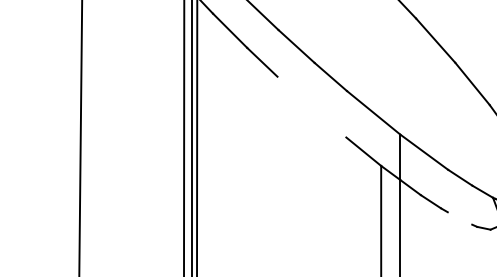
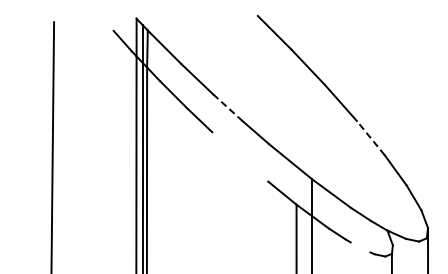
line: (296, 46) -> (227, 107), solid -> dashed
line: (472, 83) -> (370, 137), solid -> dashed

